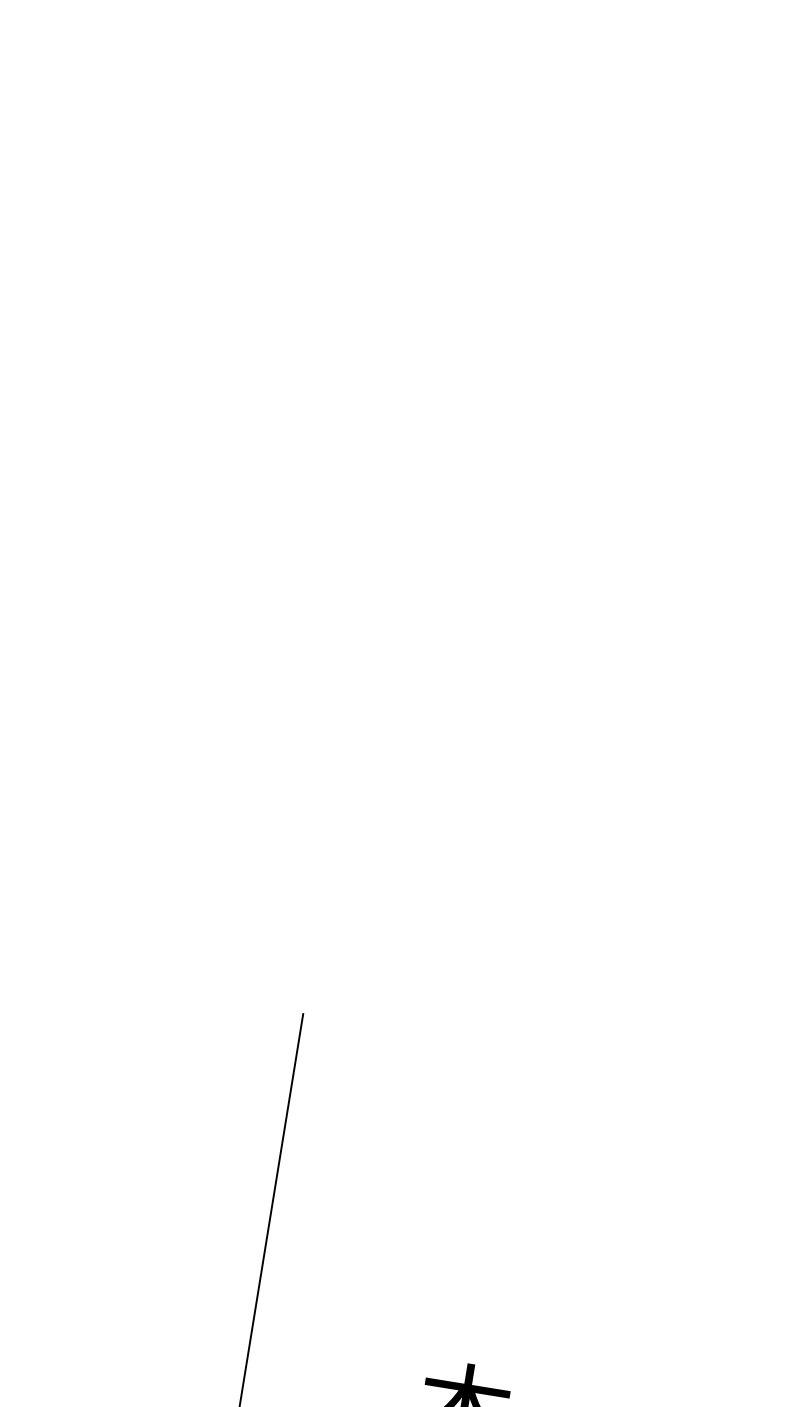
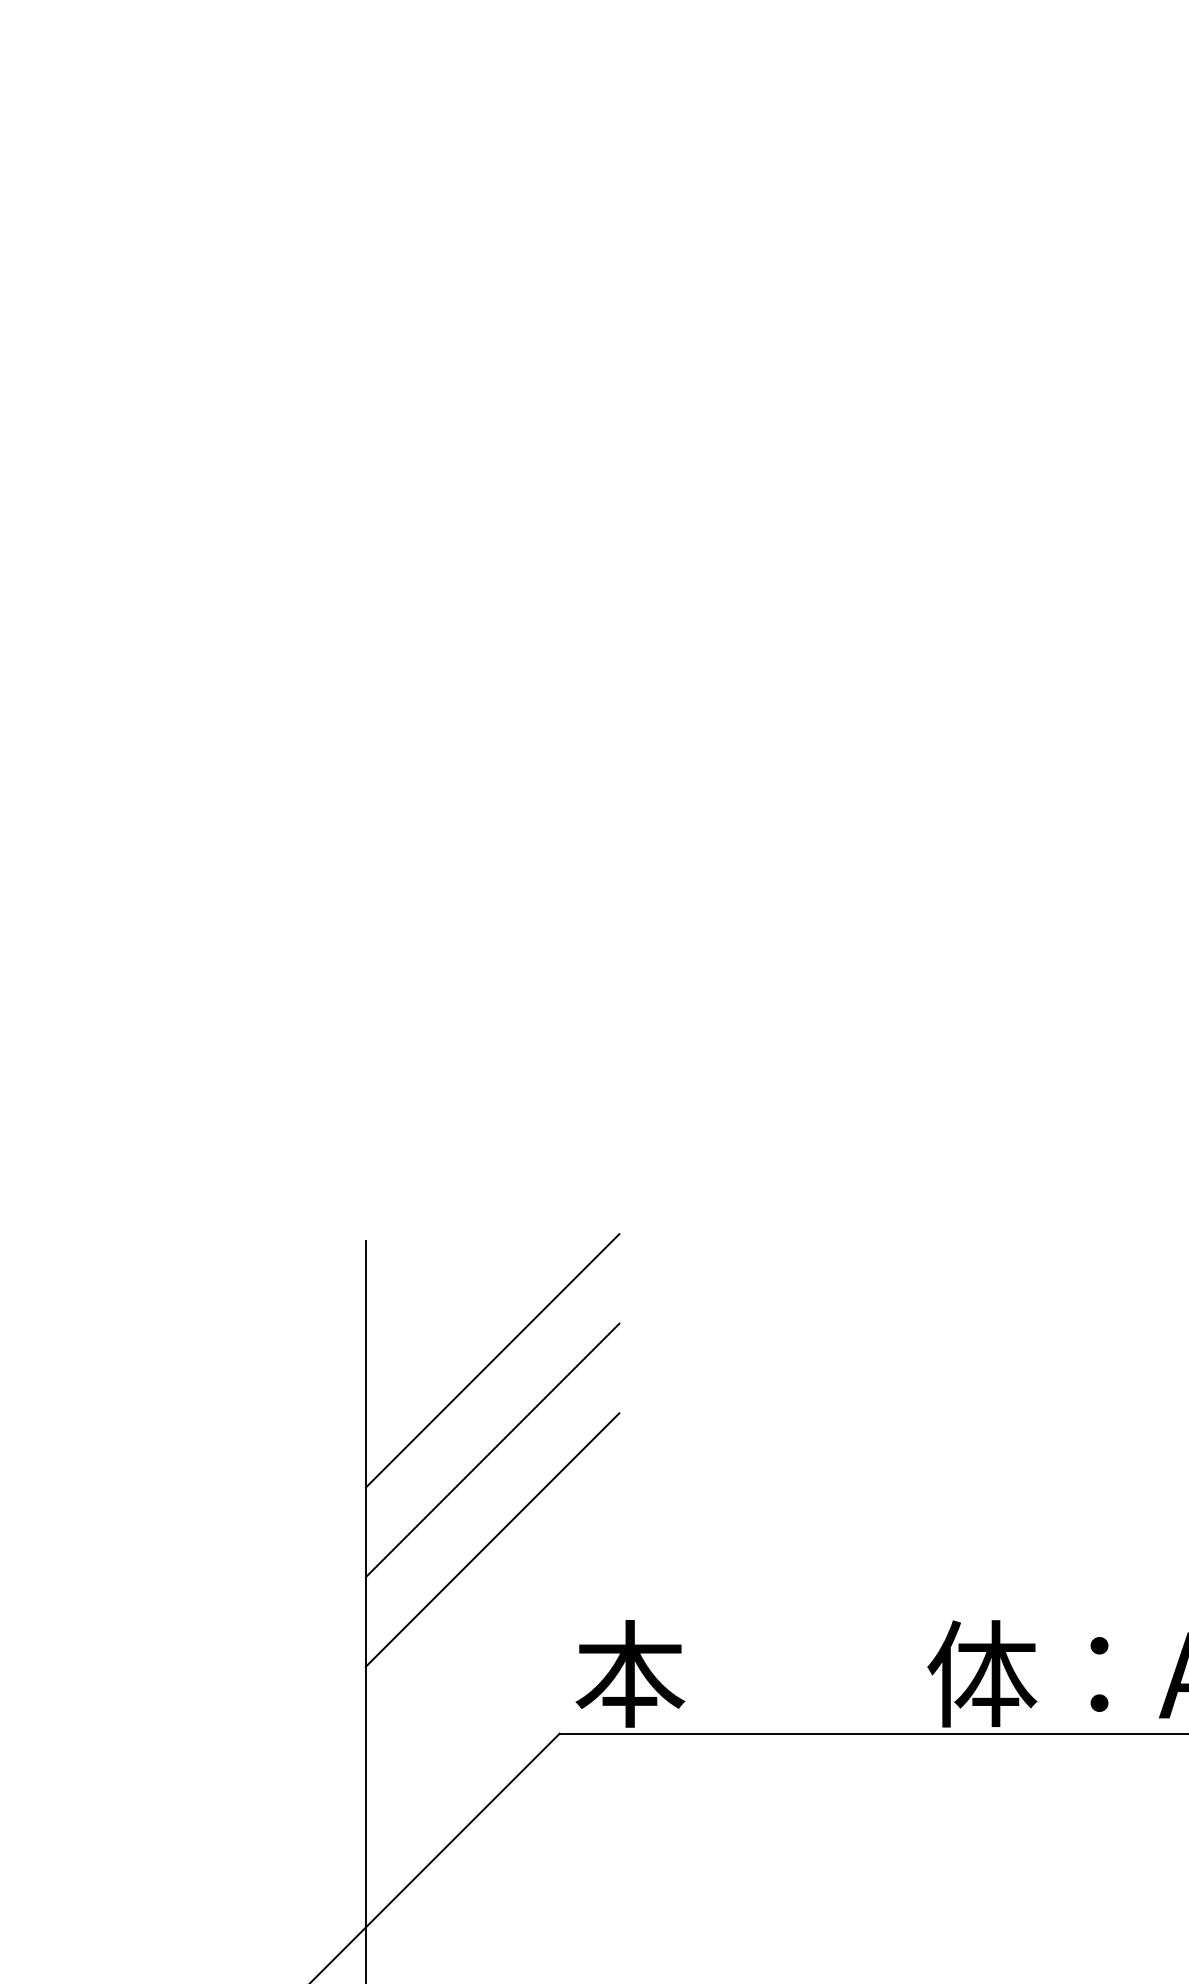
line: (392, 1130) -> (492, 1360), added
line: (380, 1204) -> (492, 1450), added
line: (368, 1278) -> (492, 1539), added

